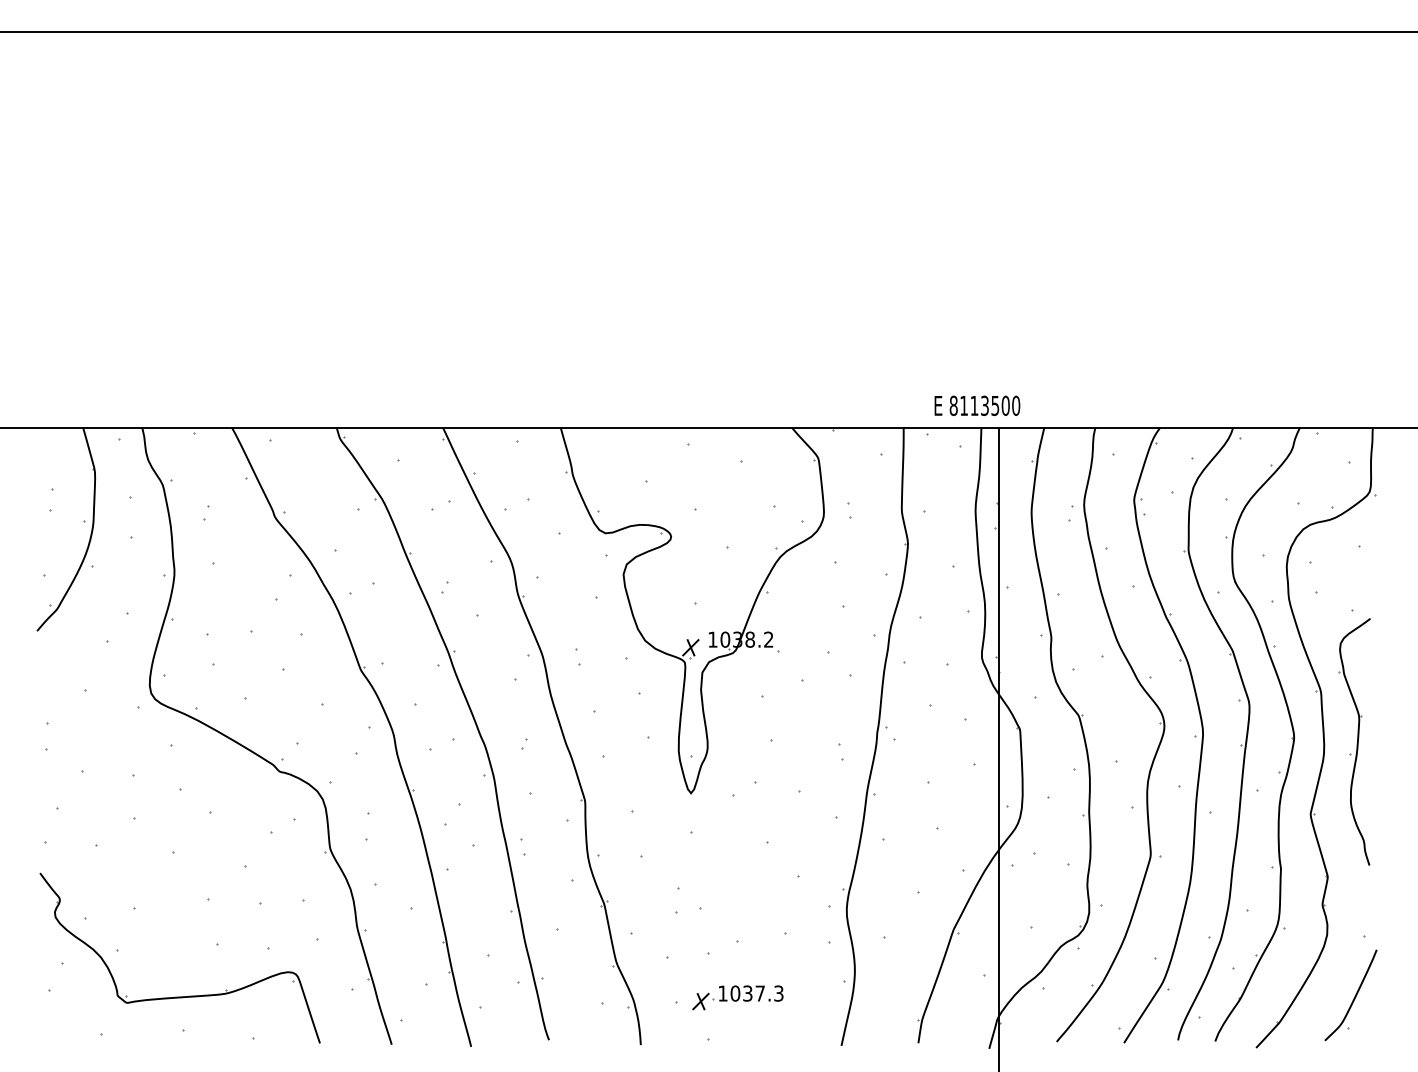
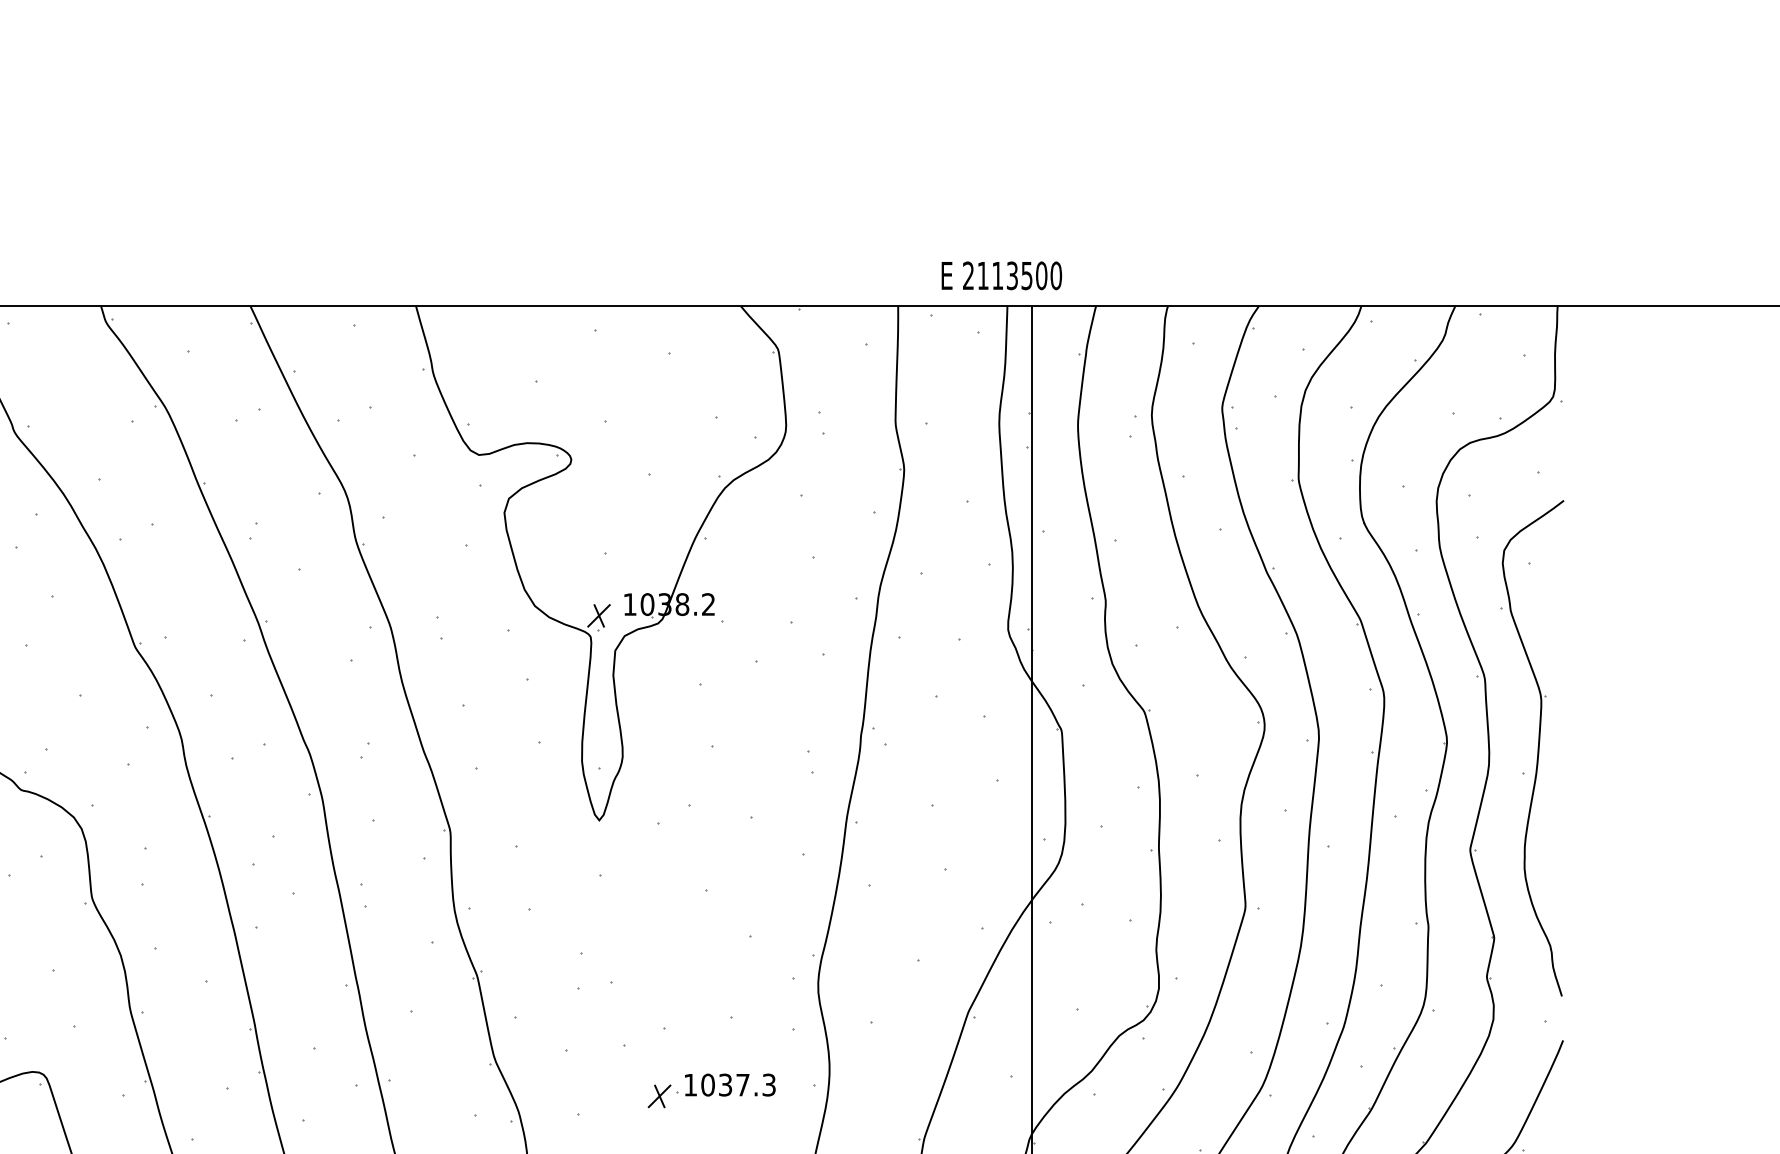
text: (953, 405) -> (968, 275), 8113500 -> 2113500
part: (1354, 741) -> (1531, 747), size x1.43
part: (737, 997) -> (710, 1090), moved

